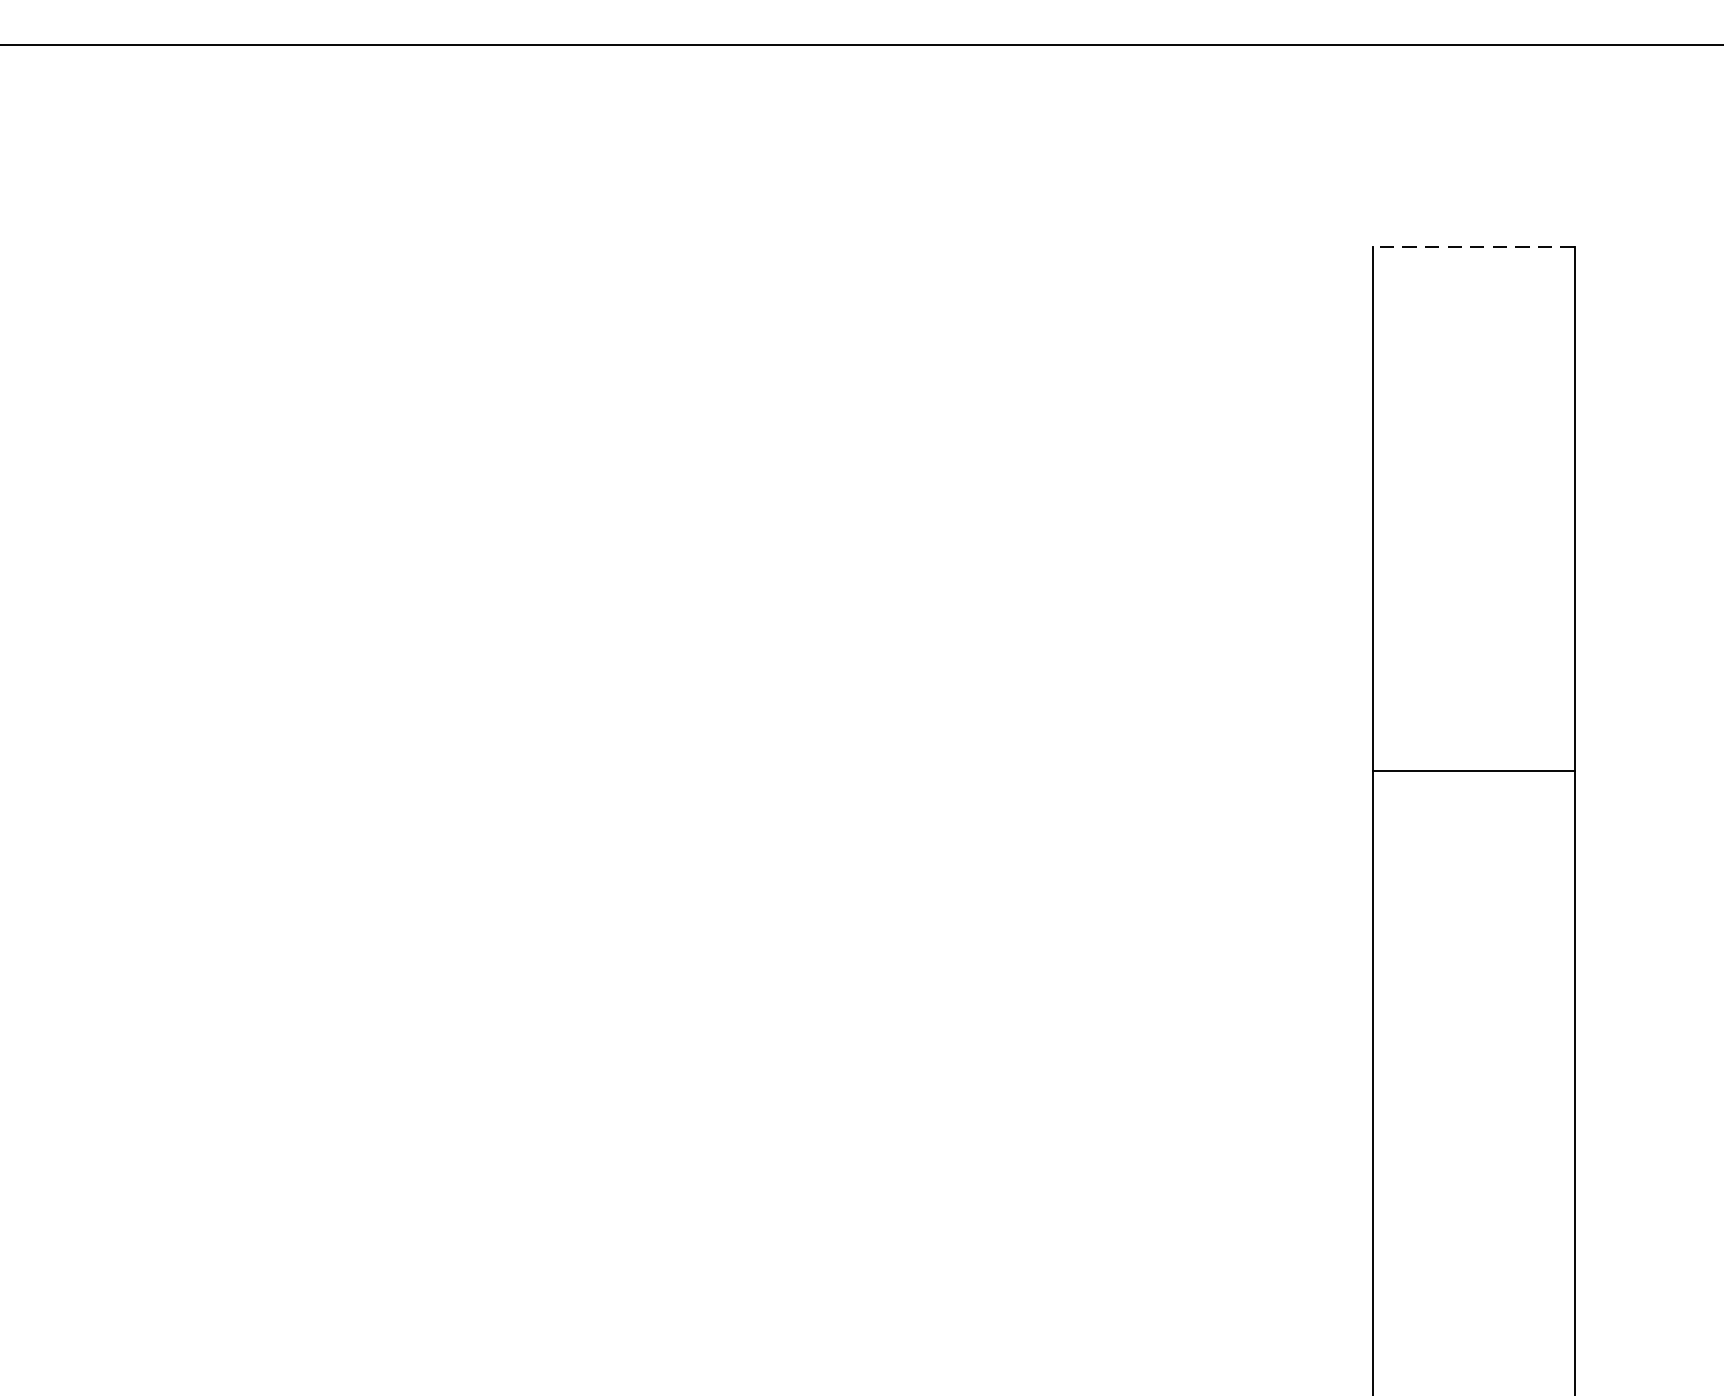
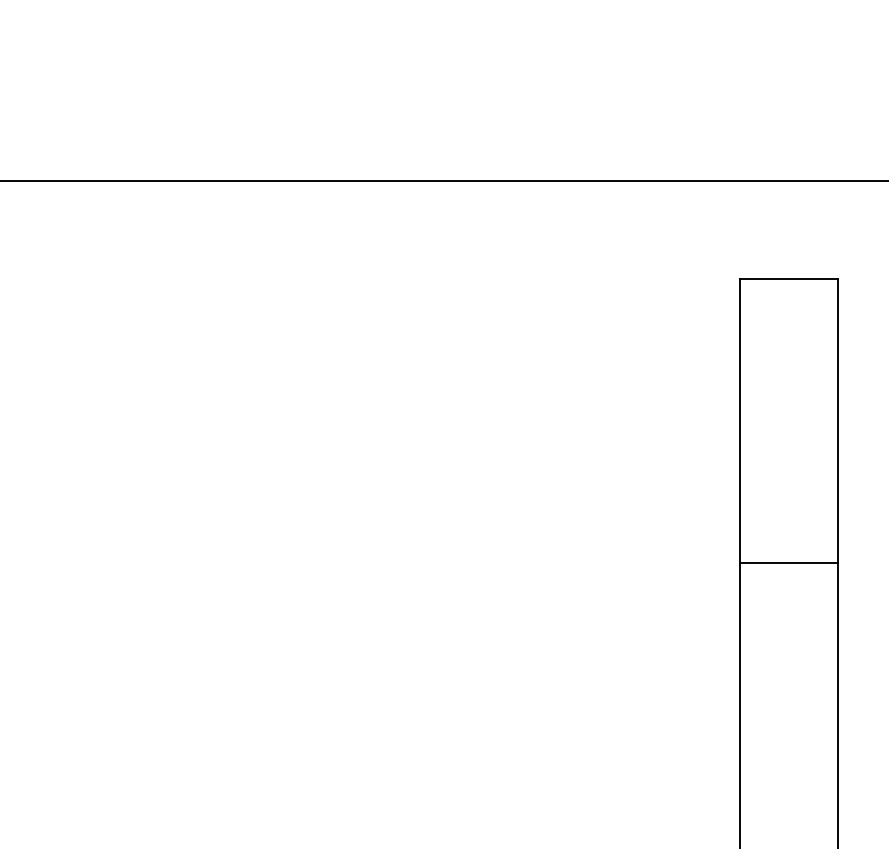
line: (1473, 245) -> (788, 278), dashed -> solid
line: (1473, 770) -> (788, 562), moved

